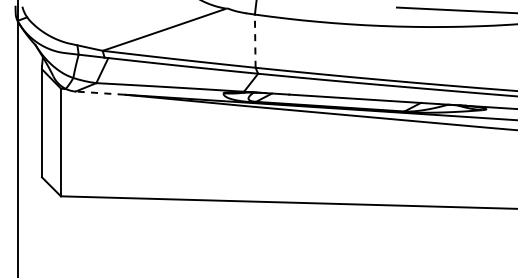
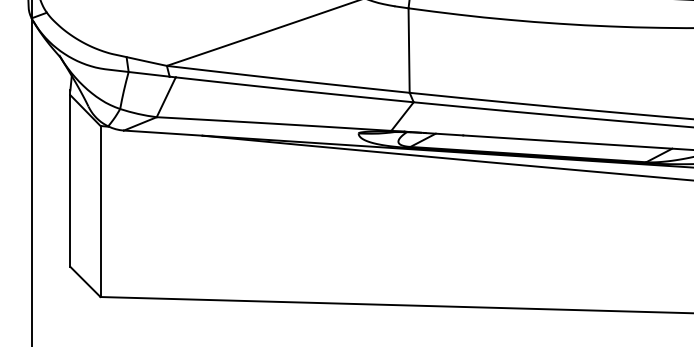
line: (255, 41) -> (409, 51), dashed -> solid
line: (99, 93) -> (161, 133), dashed -> solid

